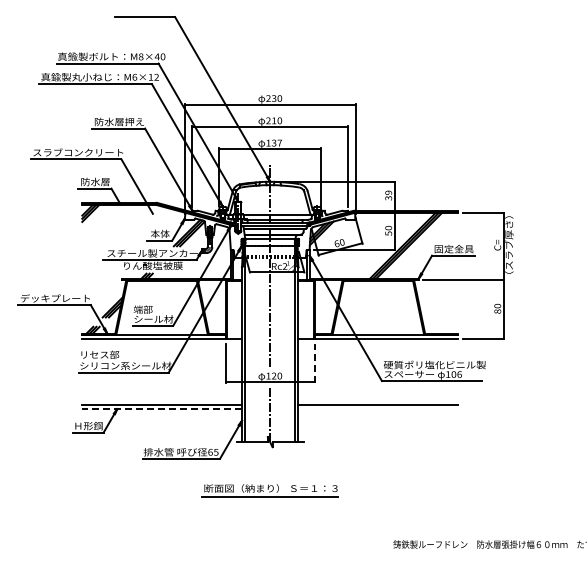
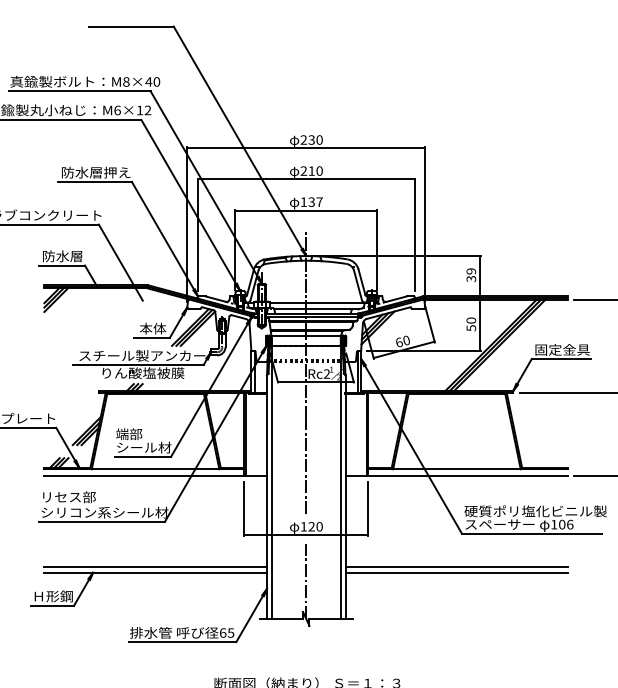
line: (314, 363) -> (367, 509), dashed -> solid
line: (162, 409) -> (156, 573), dashed -> solid
line: (378, 409) -> (457, 573), added

